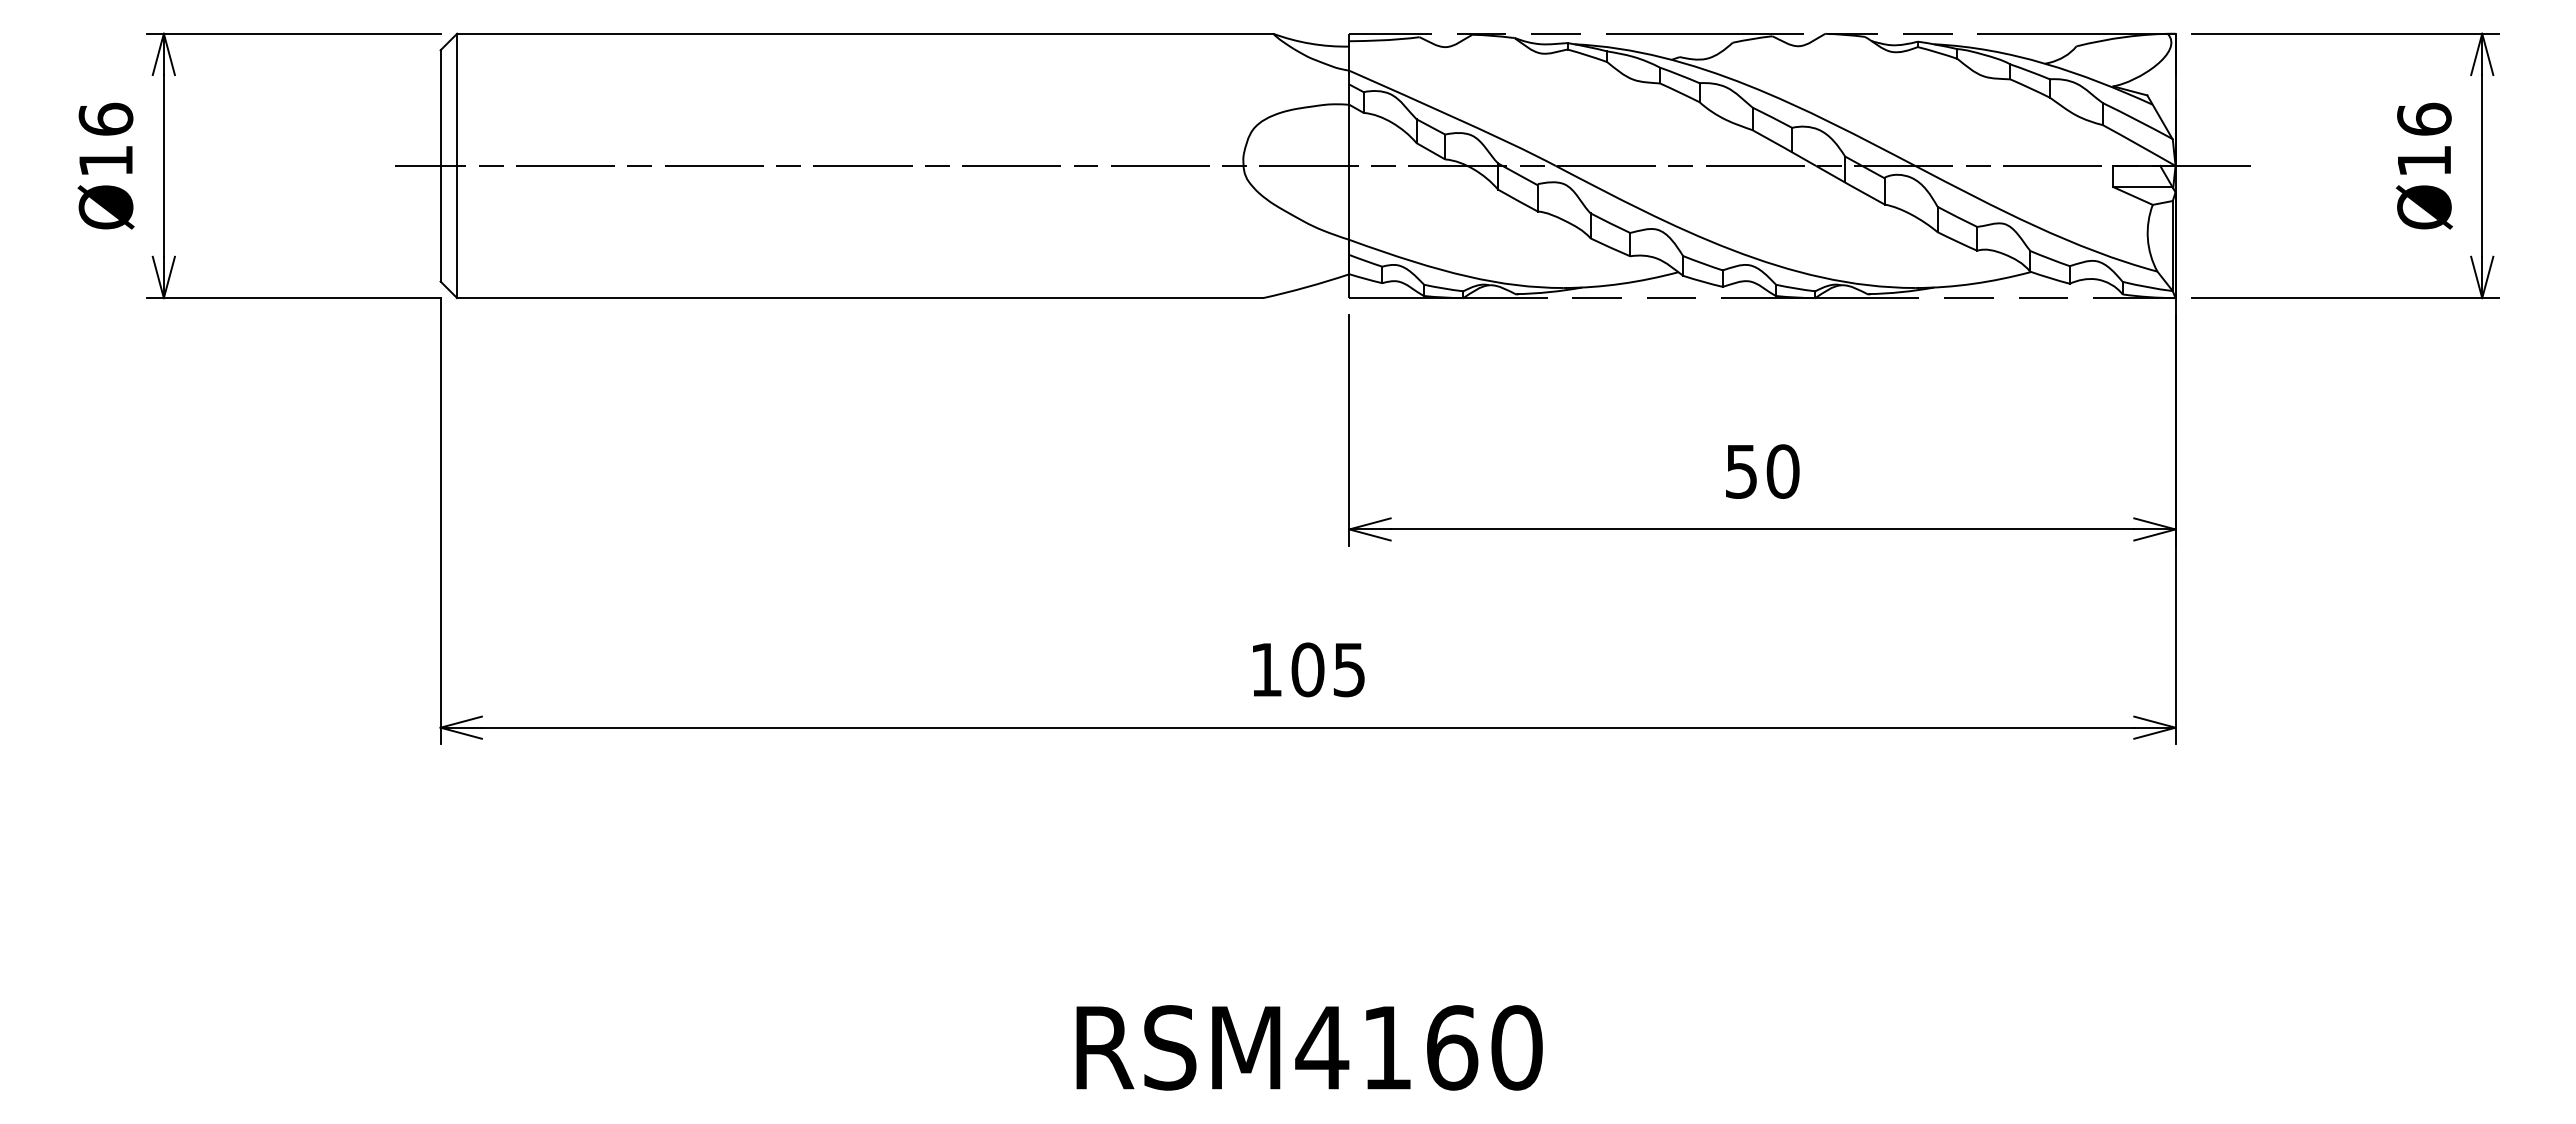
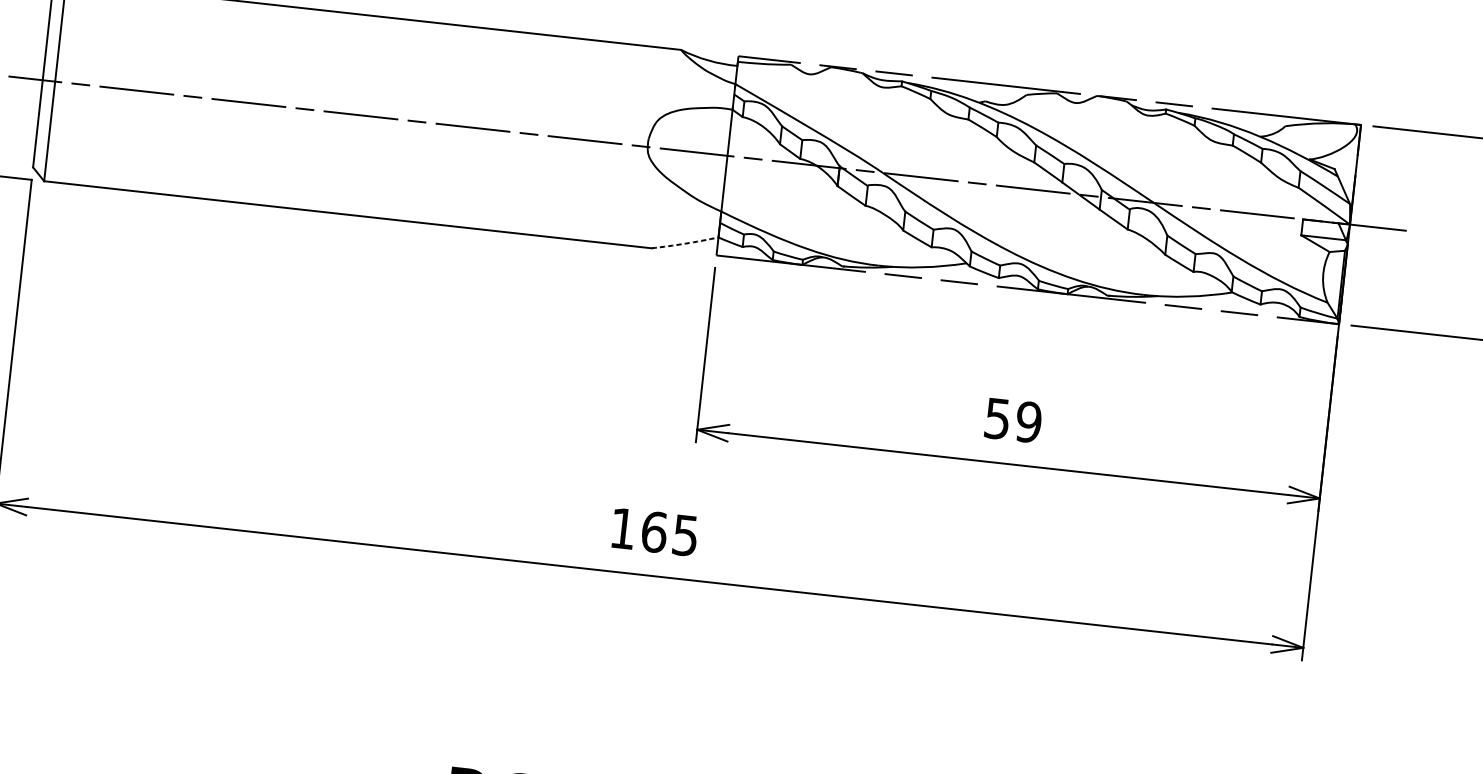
arc: (1306, 287) -> (685, 243), solid -> dashed
text: (1782, 471) -> (1028, 422), 50 -> 59
text: (1307, 669) -> (654, 531), 105 -> 165

